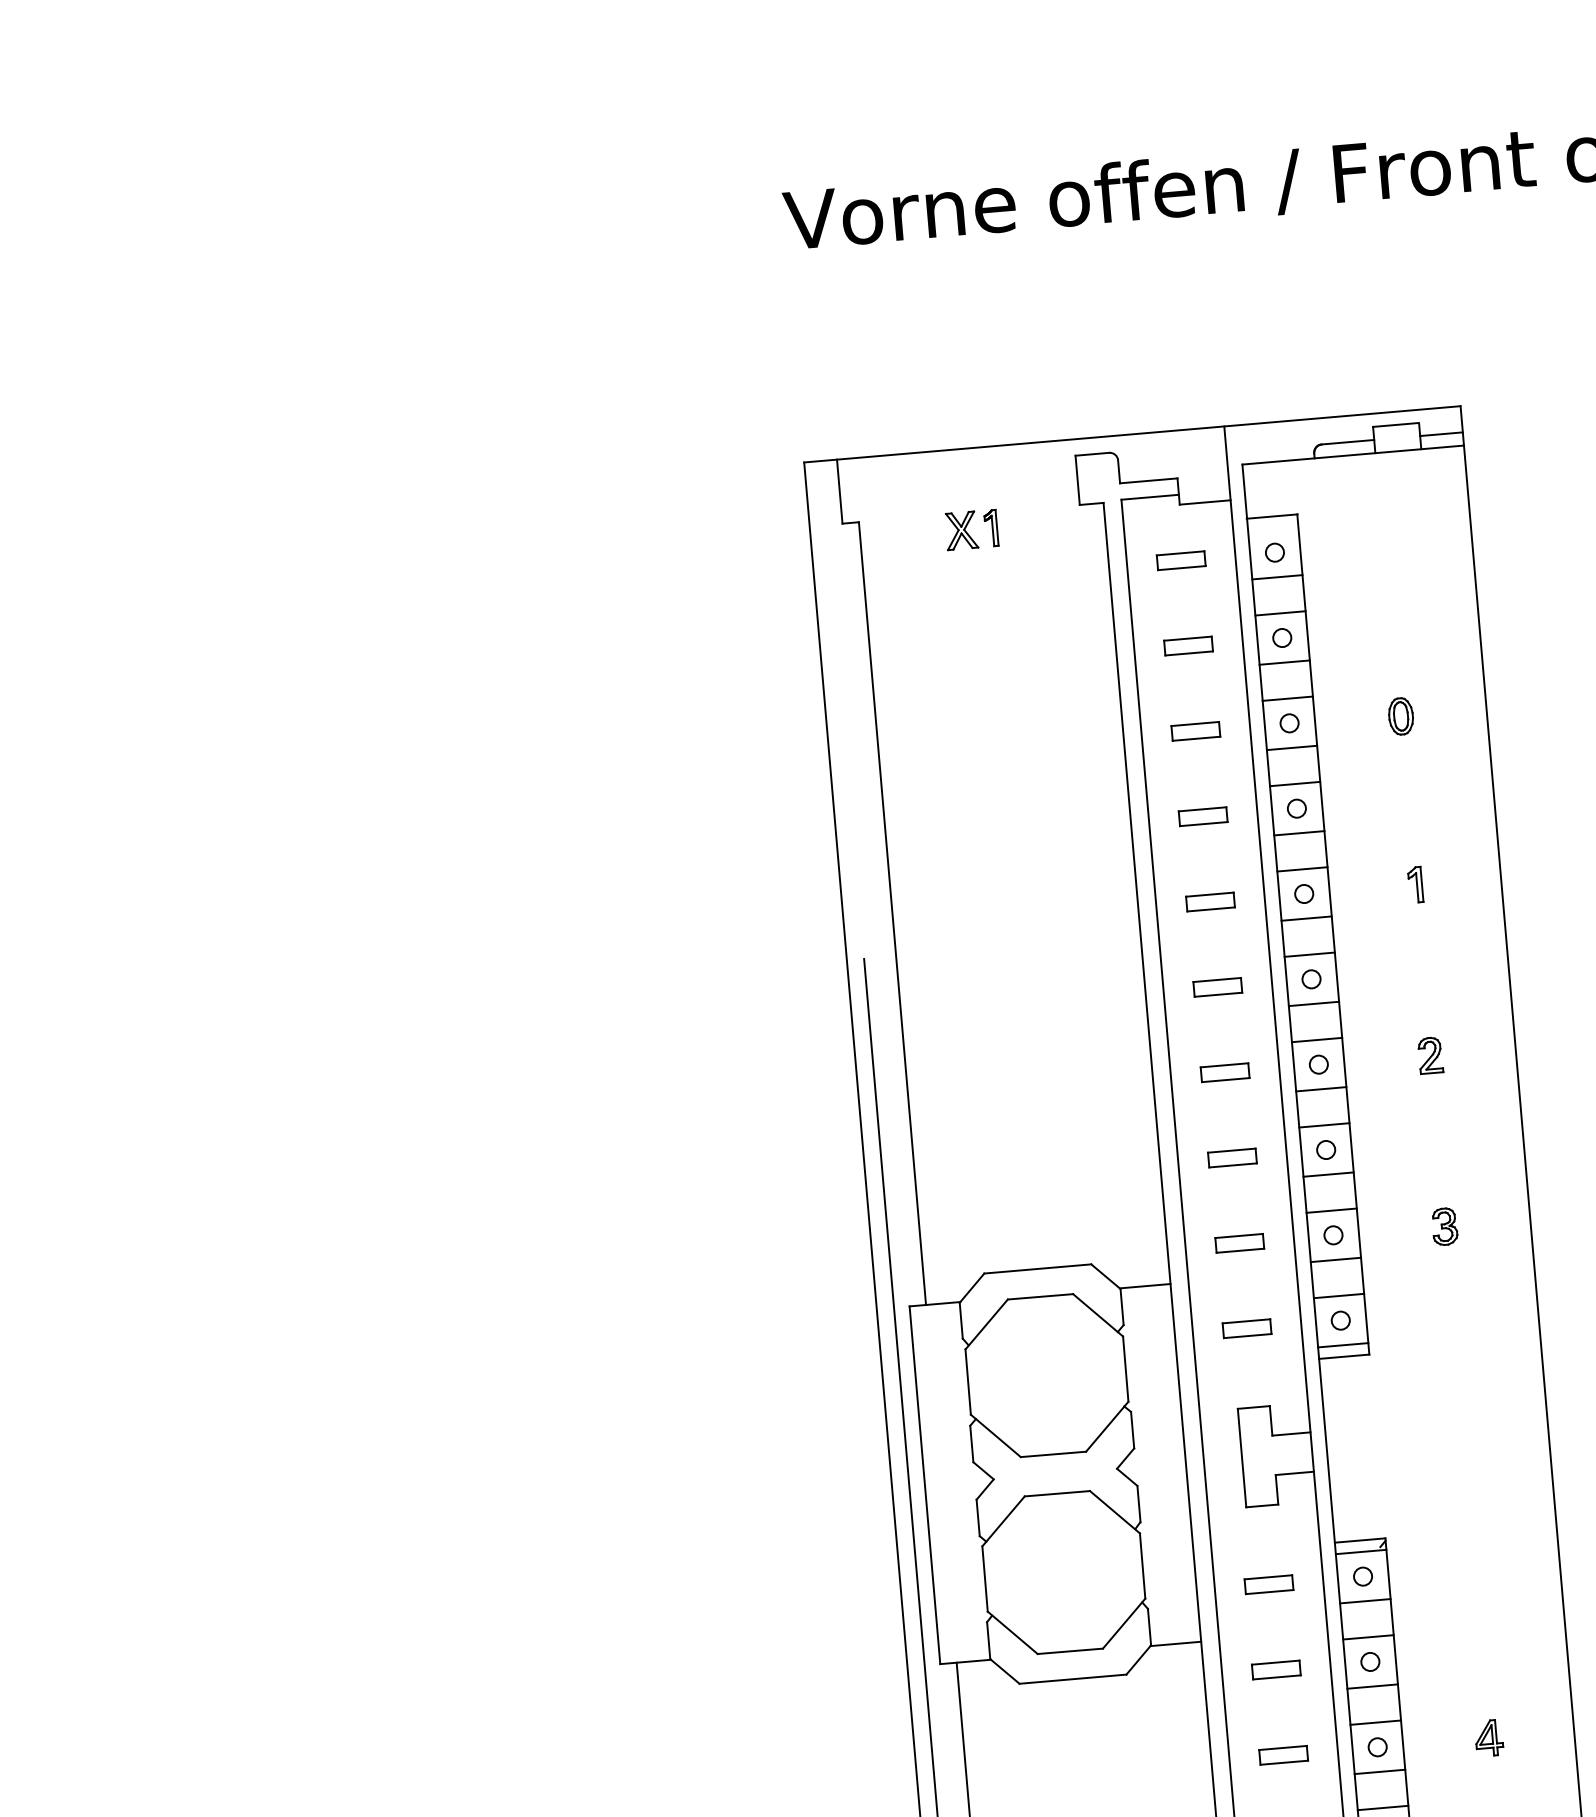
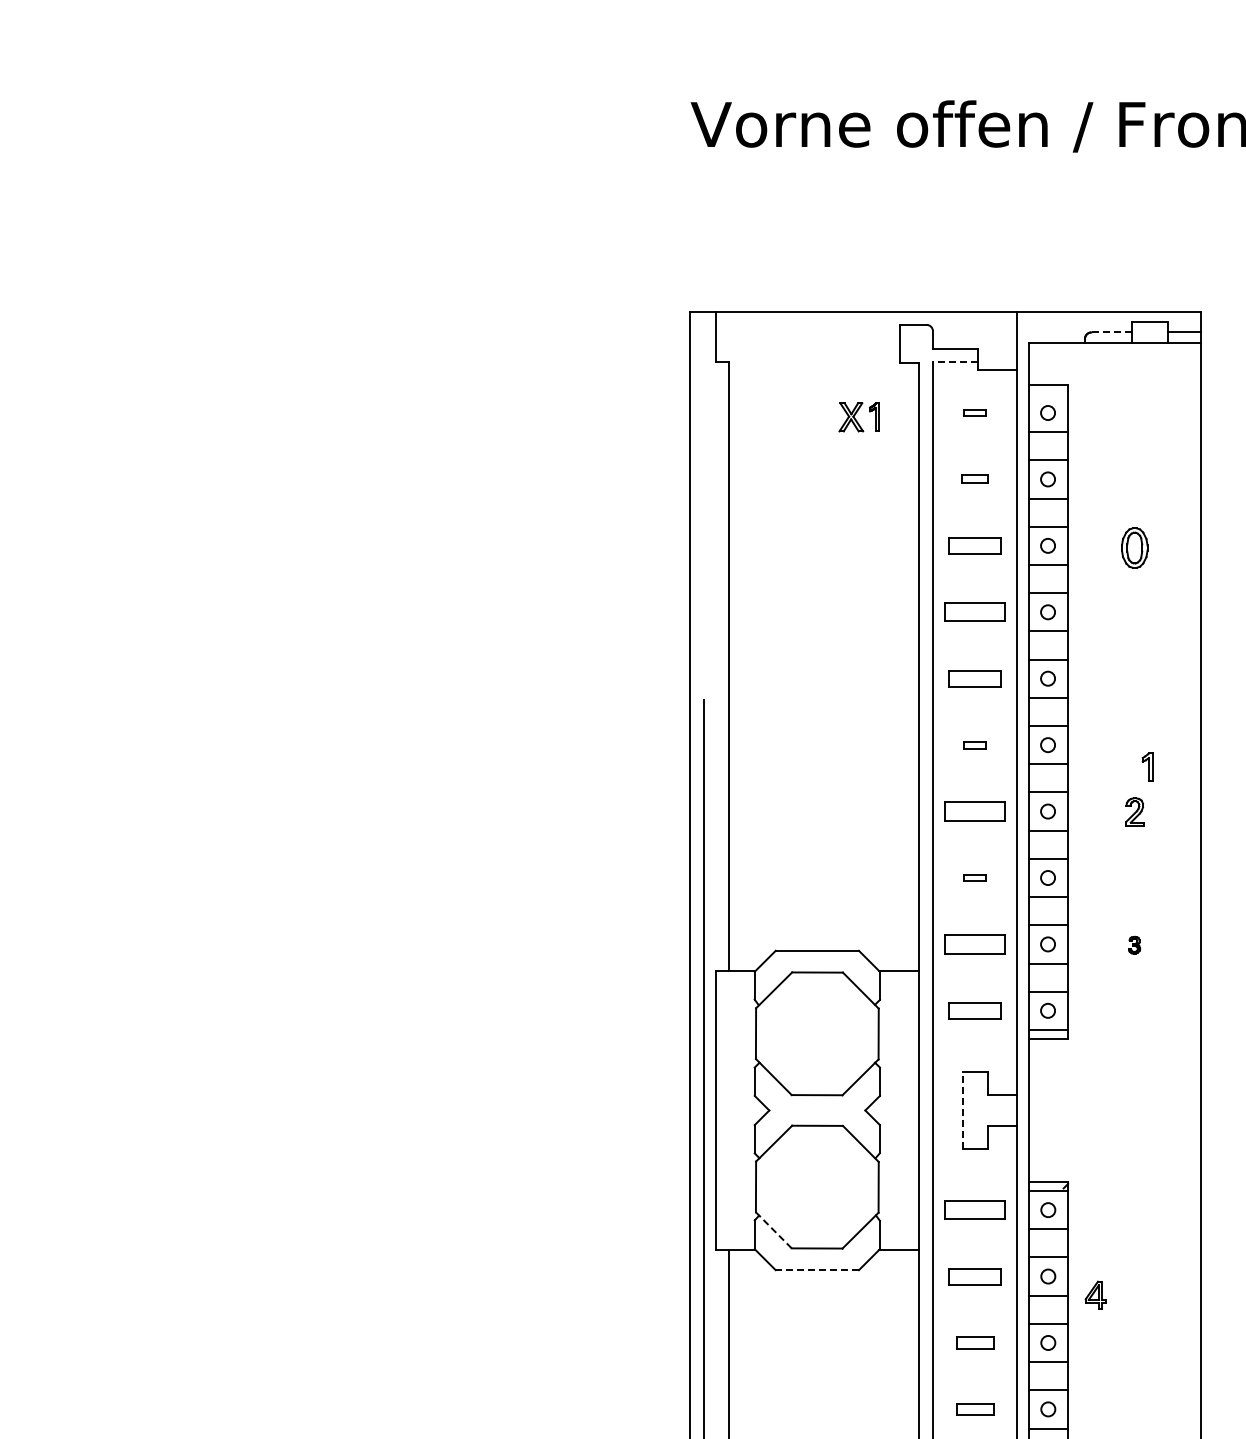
line: (1347, 442) -> (1111, 332), solid -> dashed
line: (1149, 496) -> (954, 361), solid -> dashed
part: (970, 530) -> (858, 417), moved
part: (1181, 560) -> (975, 412), size x0.6
part: (1189, 646) -> (975, 479), size x0.7
part: (1400, 715) -> (1134, 547), size x1.4
part: (1196, 730) -> (975, 545), size x1.4
part: (1203, 816) -> (975, 612), size x1.6
part: (1415, 884) -> (1147, 766), moved
part: (1210, 901) -> (975, 678), size x1.4
part: (1218, 986) -> (975, 744), size x0.6
part: (1225, 1072) -> (975, 811), size x1.6
part: (1232, 1157) -> (975, 877), size x0.6
part: (1444, 1227) -> (1134, 945), size x0.6
part: (1240, 1243) -> (975, 944), size x1.6
part: (1247, 1328) -> (975, 1010), size x1.4
line: (1241, 1458) -> (962, 1110), solid -> dashed
part: (1269, 1583) -> (975, 1209), size x1.6
line: (1012, 1633) -> (773, 1230), solid -> dashed
part: (1276, 1669) -> (975, 1276), size x1.4
line: (1073, 1679) -> (817, 1270), solid -> dashed
part: (1488, 1737) -> (1095, 1294), moved

